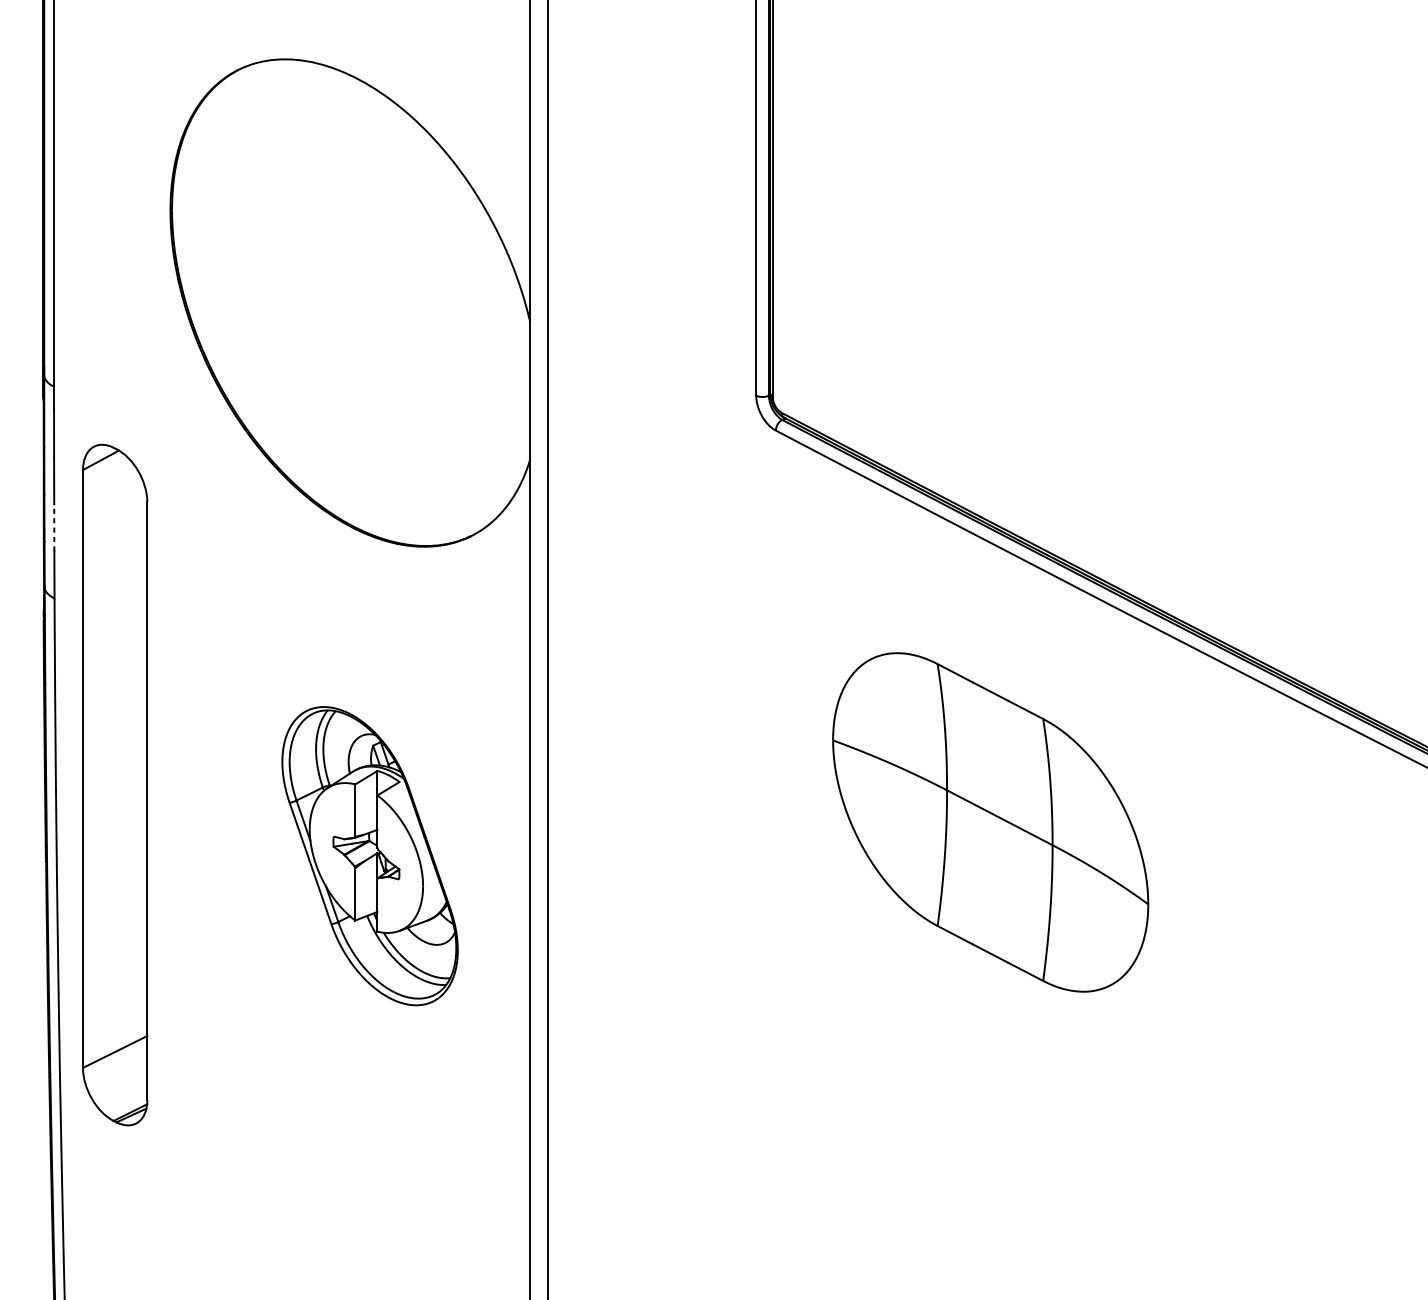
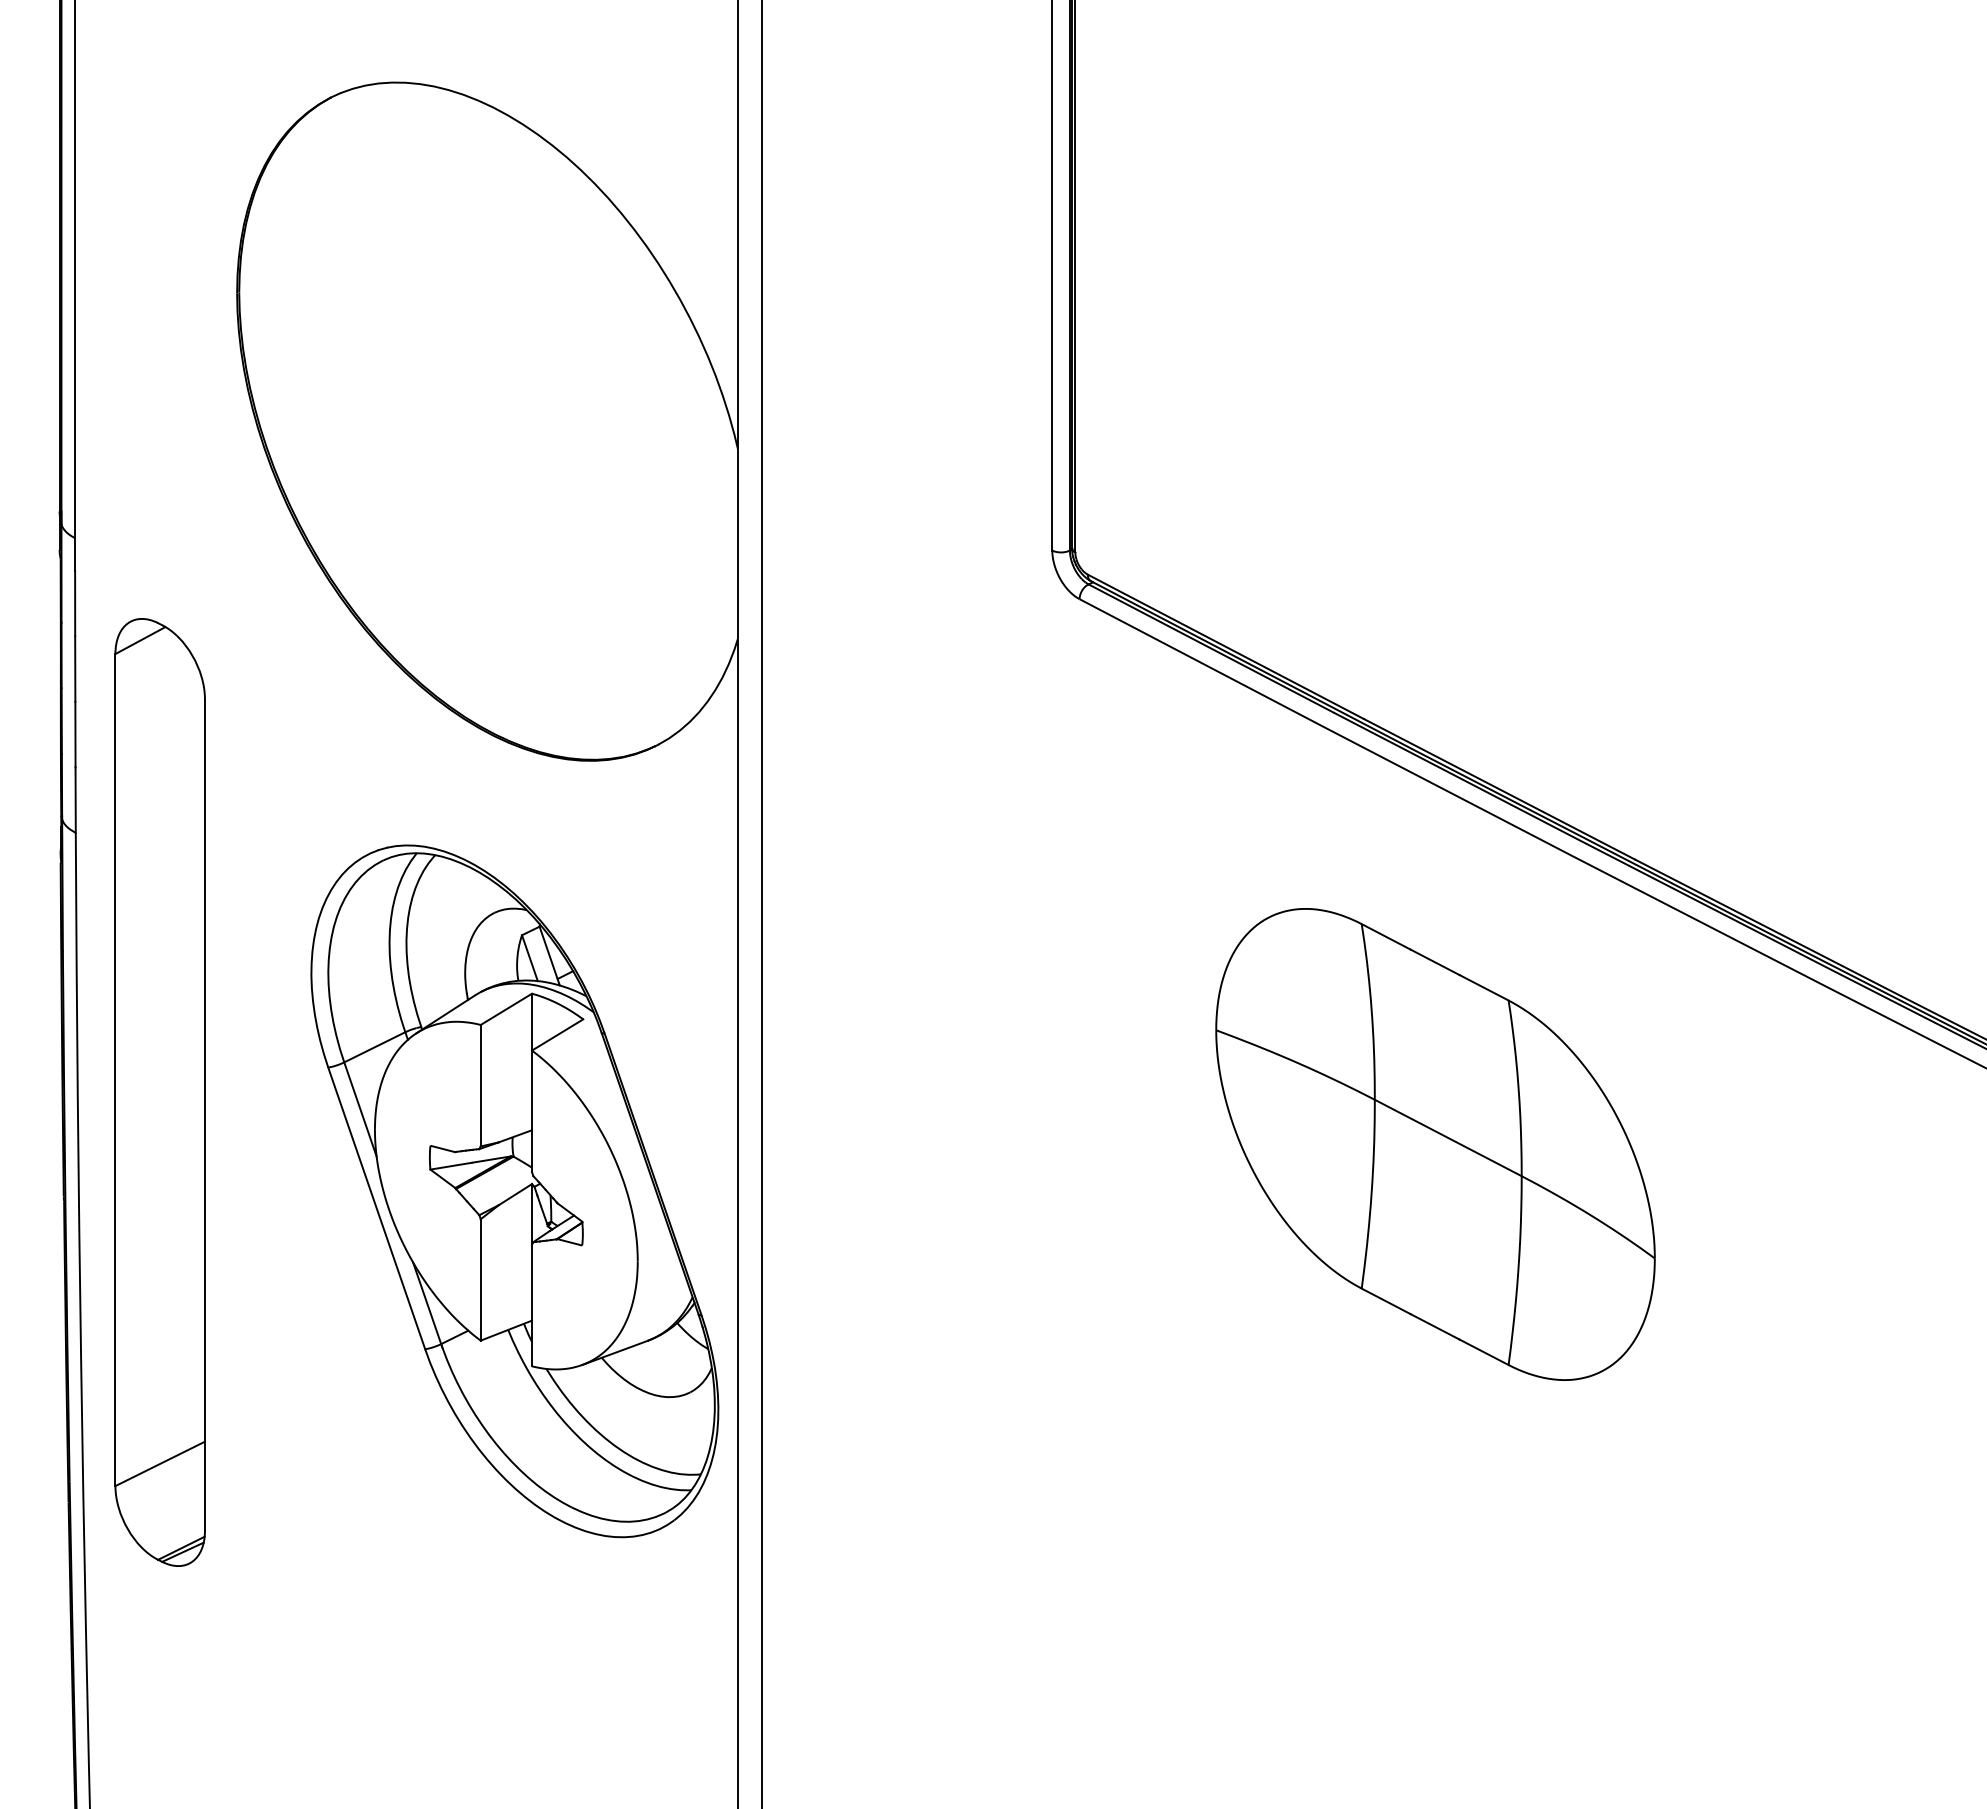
line: (54, 527) -> (75, 734), dashed -> solid
part: (990, 822) -> (1435, 1144), moved
part: (369, 856) -> (514, 1191), size x1.67

